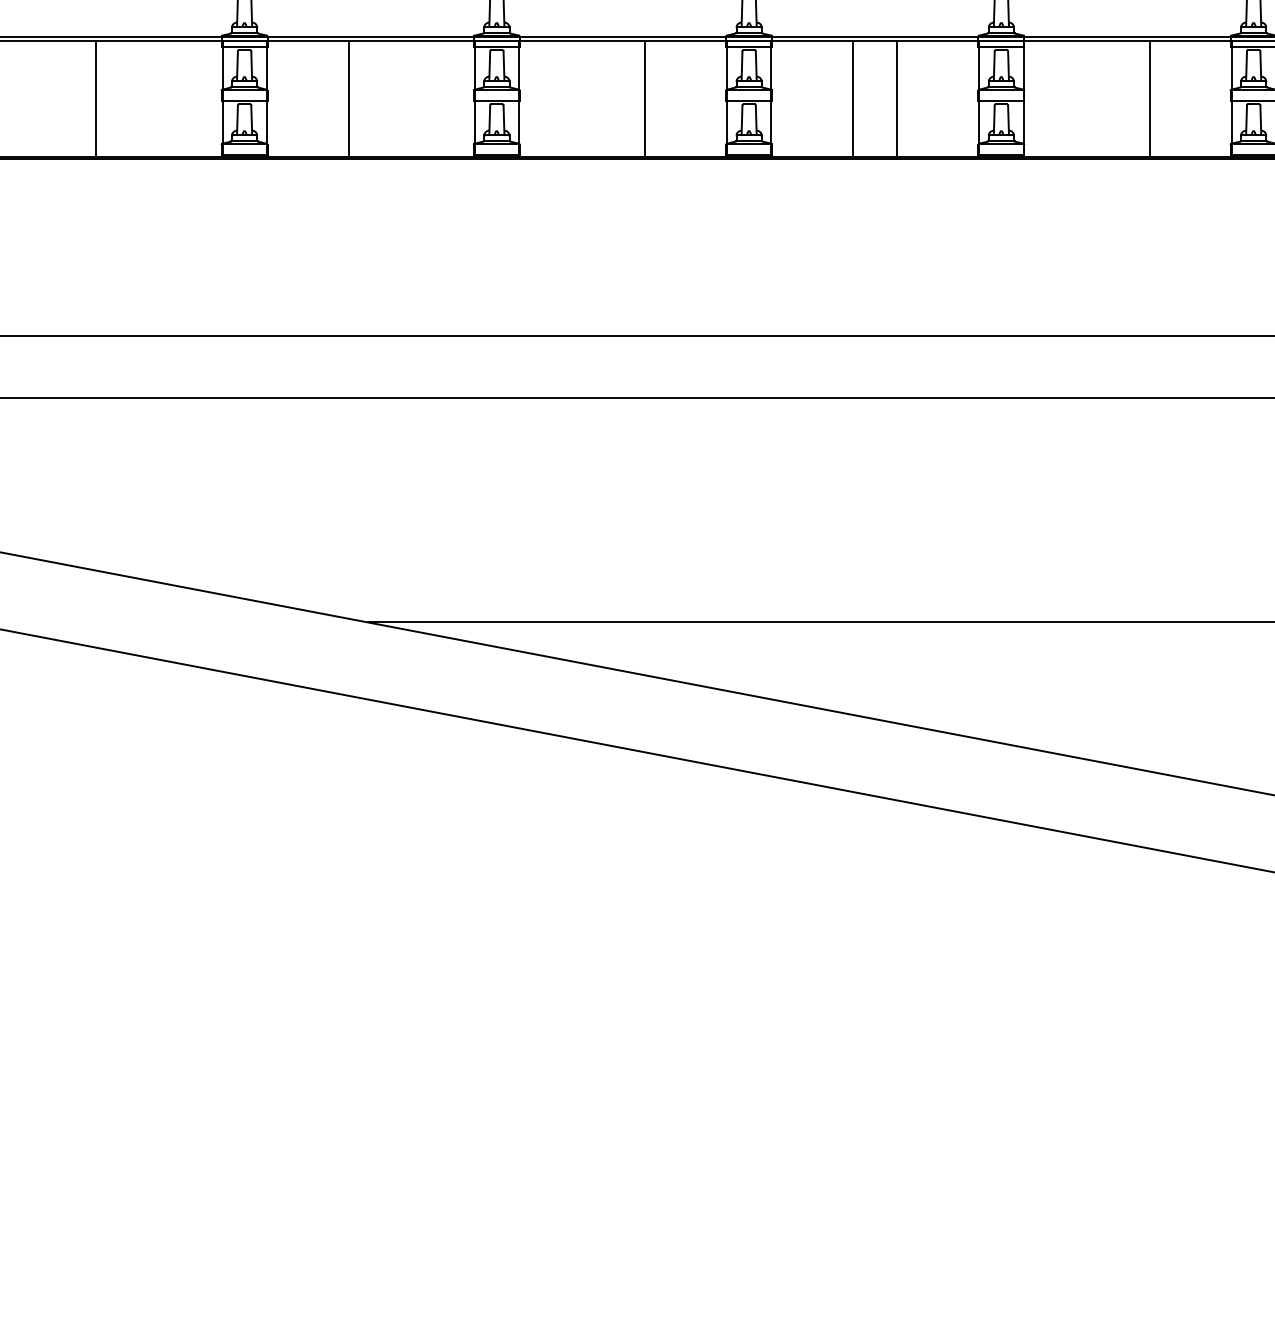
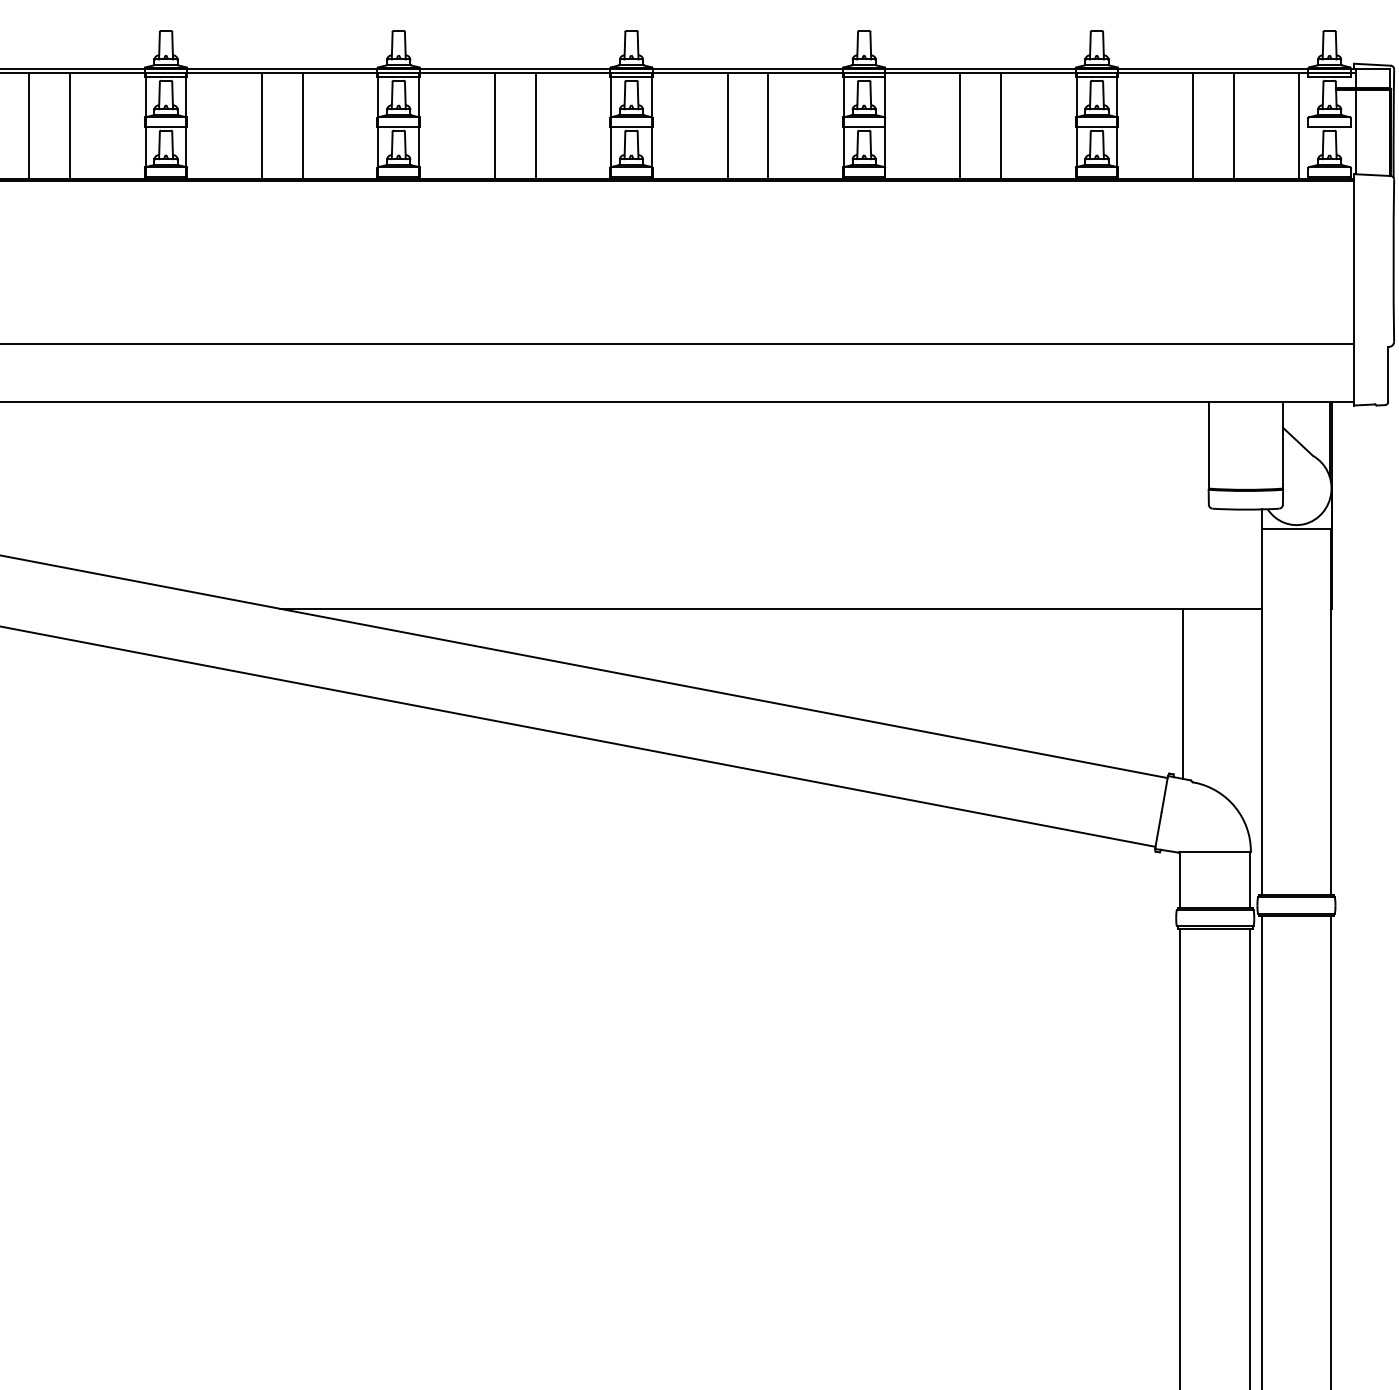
line: (141, 98) -> (70, 125), added
line: (392, 98) -> (302, 125), added
line: (600, 98) -> (494, 125), added
line: (1105, 98) -> (960, 125), added

